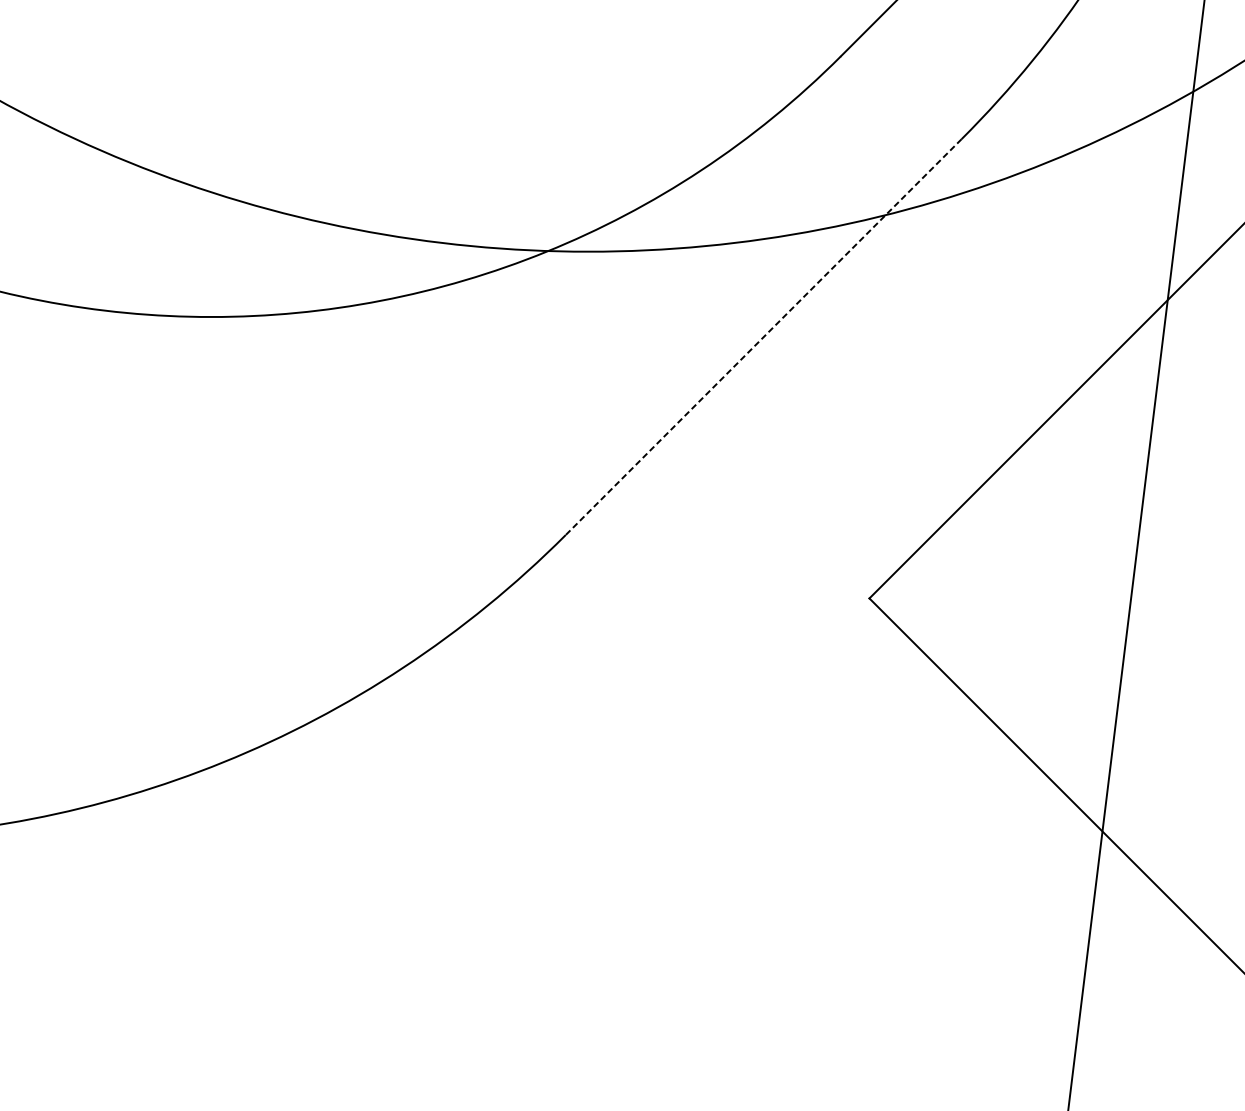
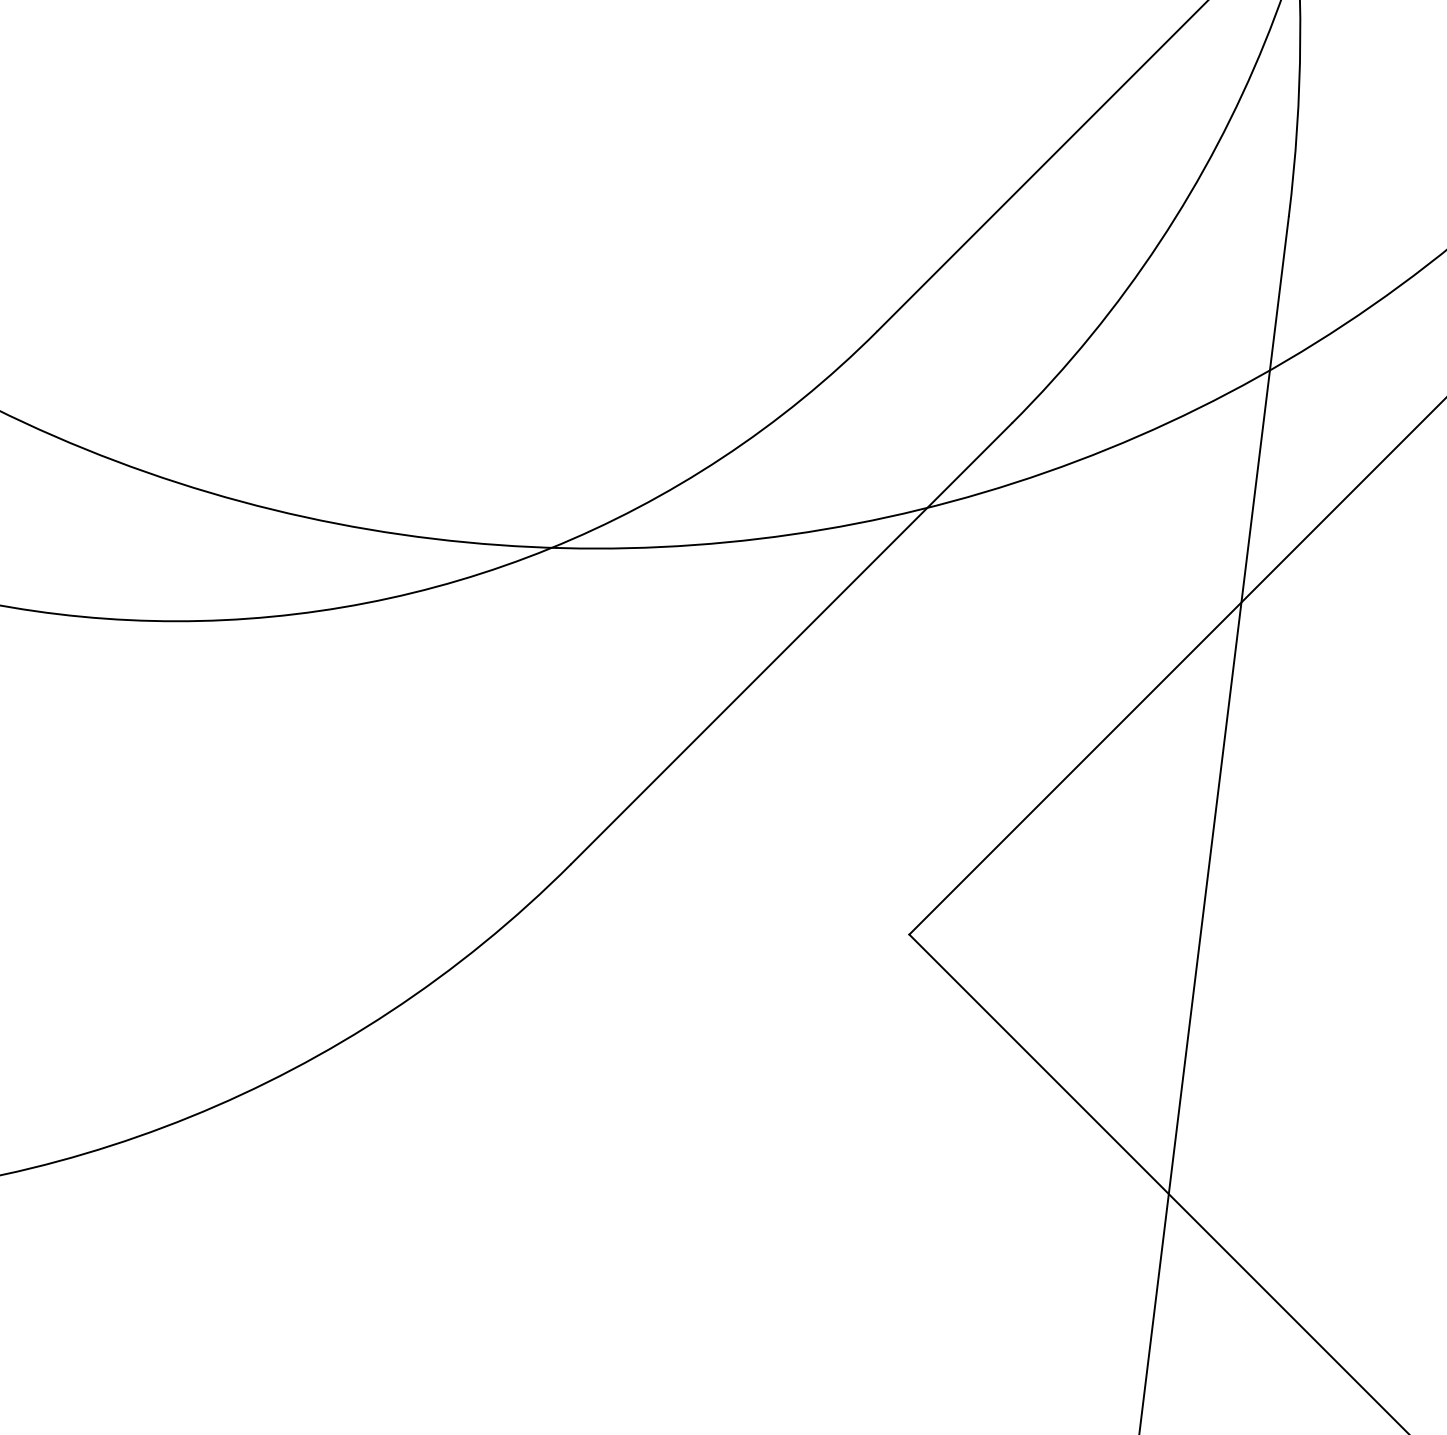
line: (763, 336) -> (791, 643), dashed -> solid

